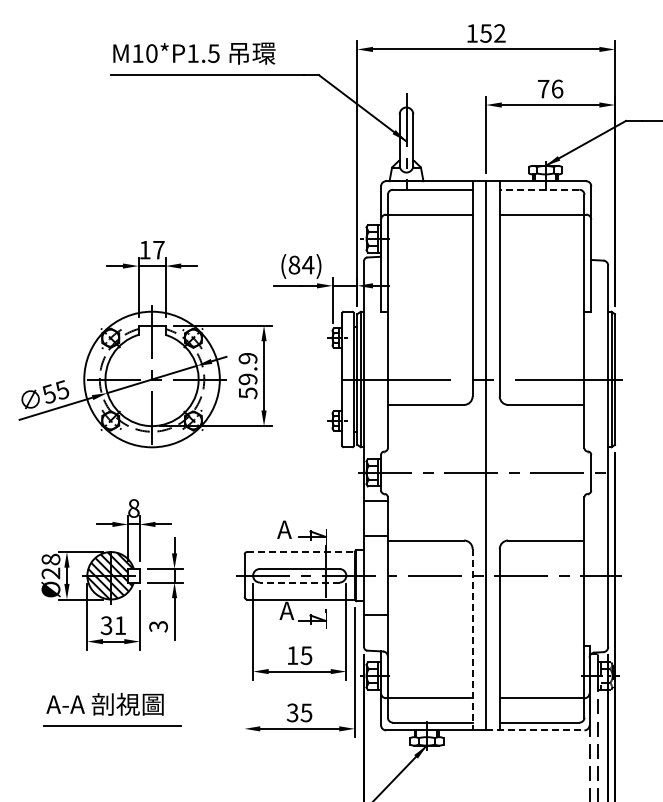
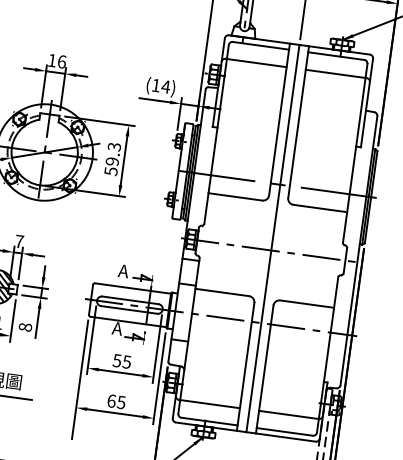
line: (539, 189) -> (336, 55), dashed -> solid
text: (158, 249) -> (61, 61), 17 -> 16
text: (294, 264) -> (156, 85), (84) -> (14)
text: (248, 358) -> (114, 146), 59.9 -> 59.3
text: (133, 508) -> (19, 241), 8 -> 7
line: (301, 552) -> (133, 288), dashed -> solid
line: (299, 582) -> (129, 309), dashed -> solid
text: (158, 626) -> (25, 327), 3 -> 8
line: (472, 639) -> (245, 366), dashed -> solid
text: (292, 655) -> (117, 360), 15 -> 55
line: (244, 689) -> (79, 380), added
text: (292, 712) -> (111, 400), 35 -> 65
line: (535, 730) -> (281, 437), dashed -> solid

